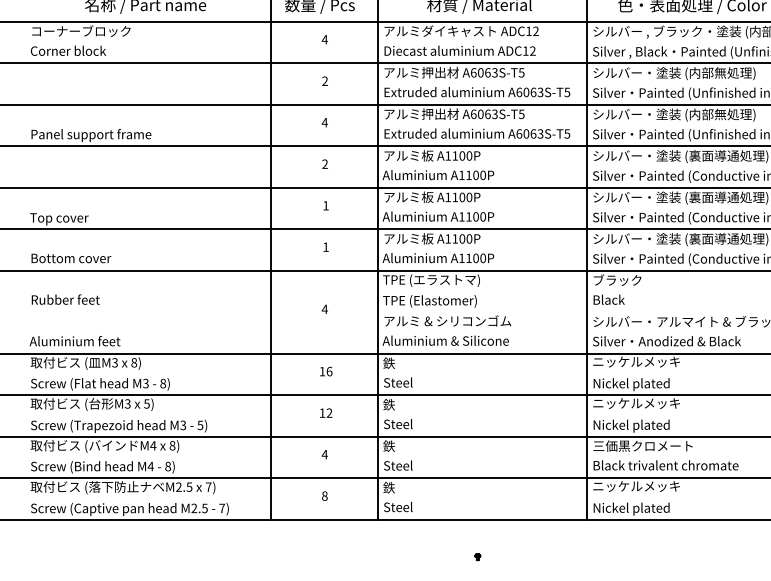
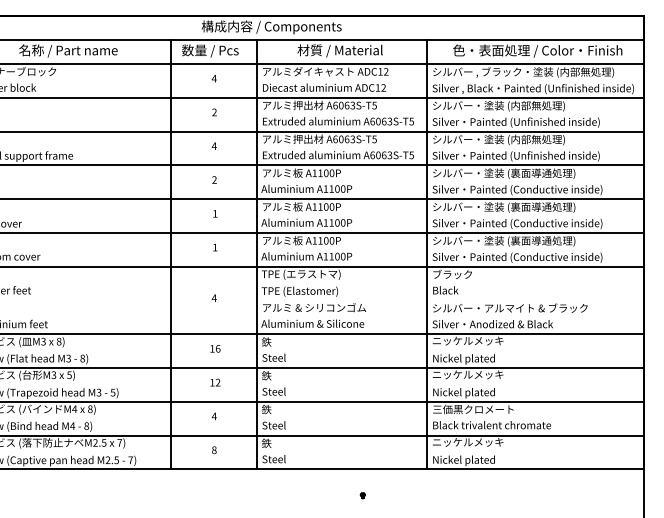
part: (477, 556) -> (362, 495), moved

